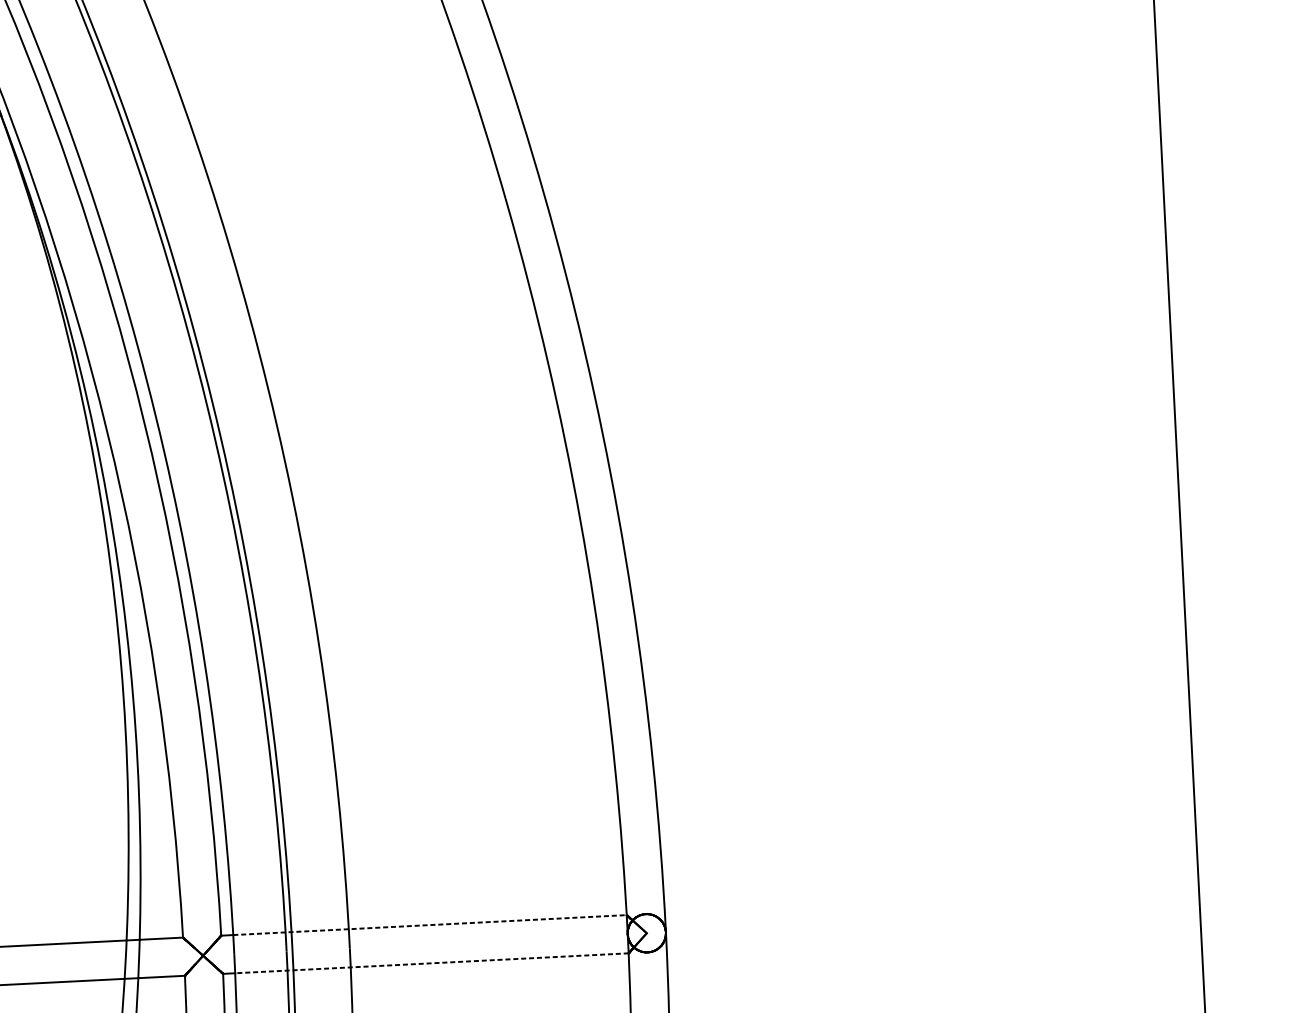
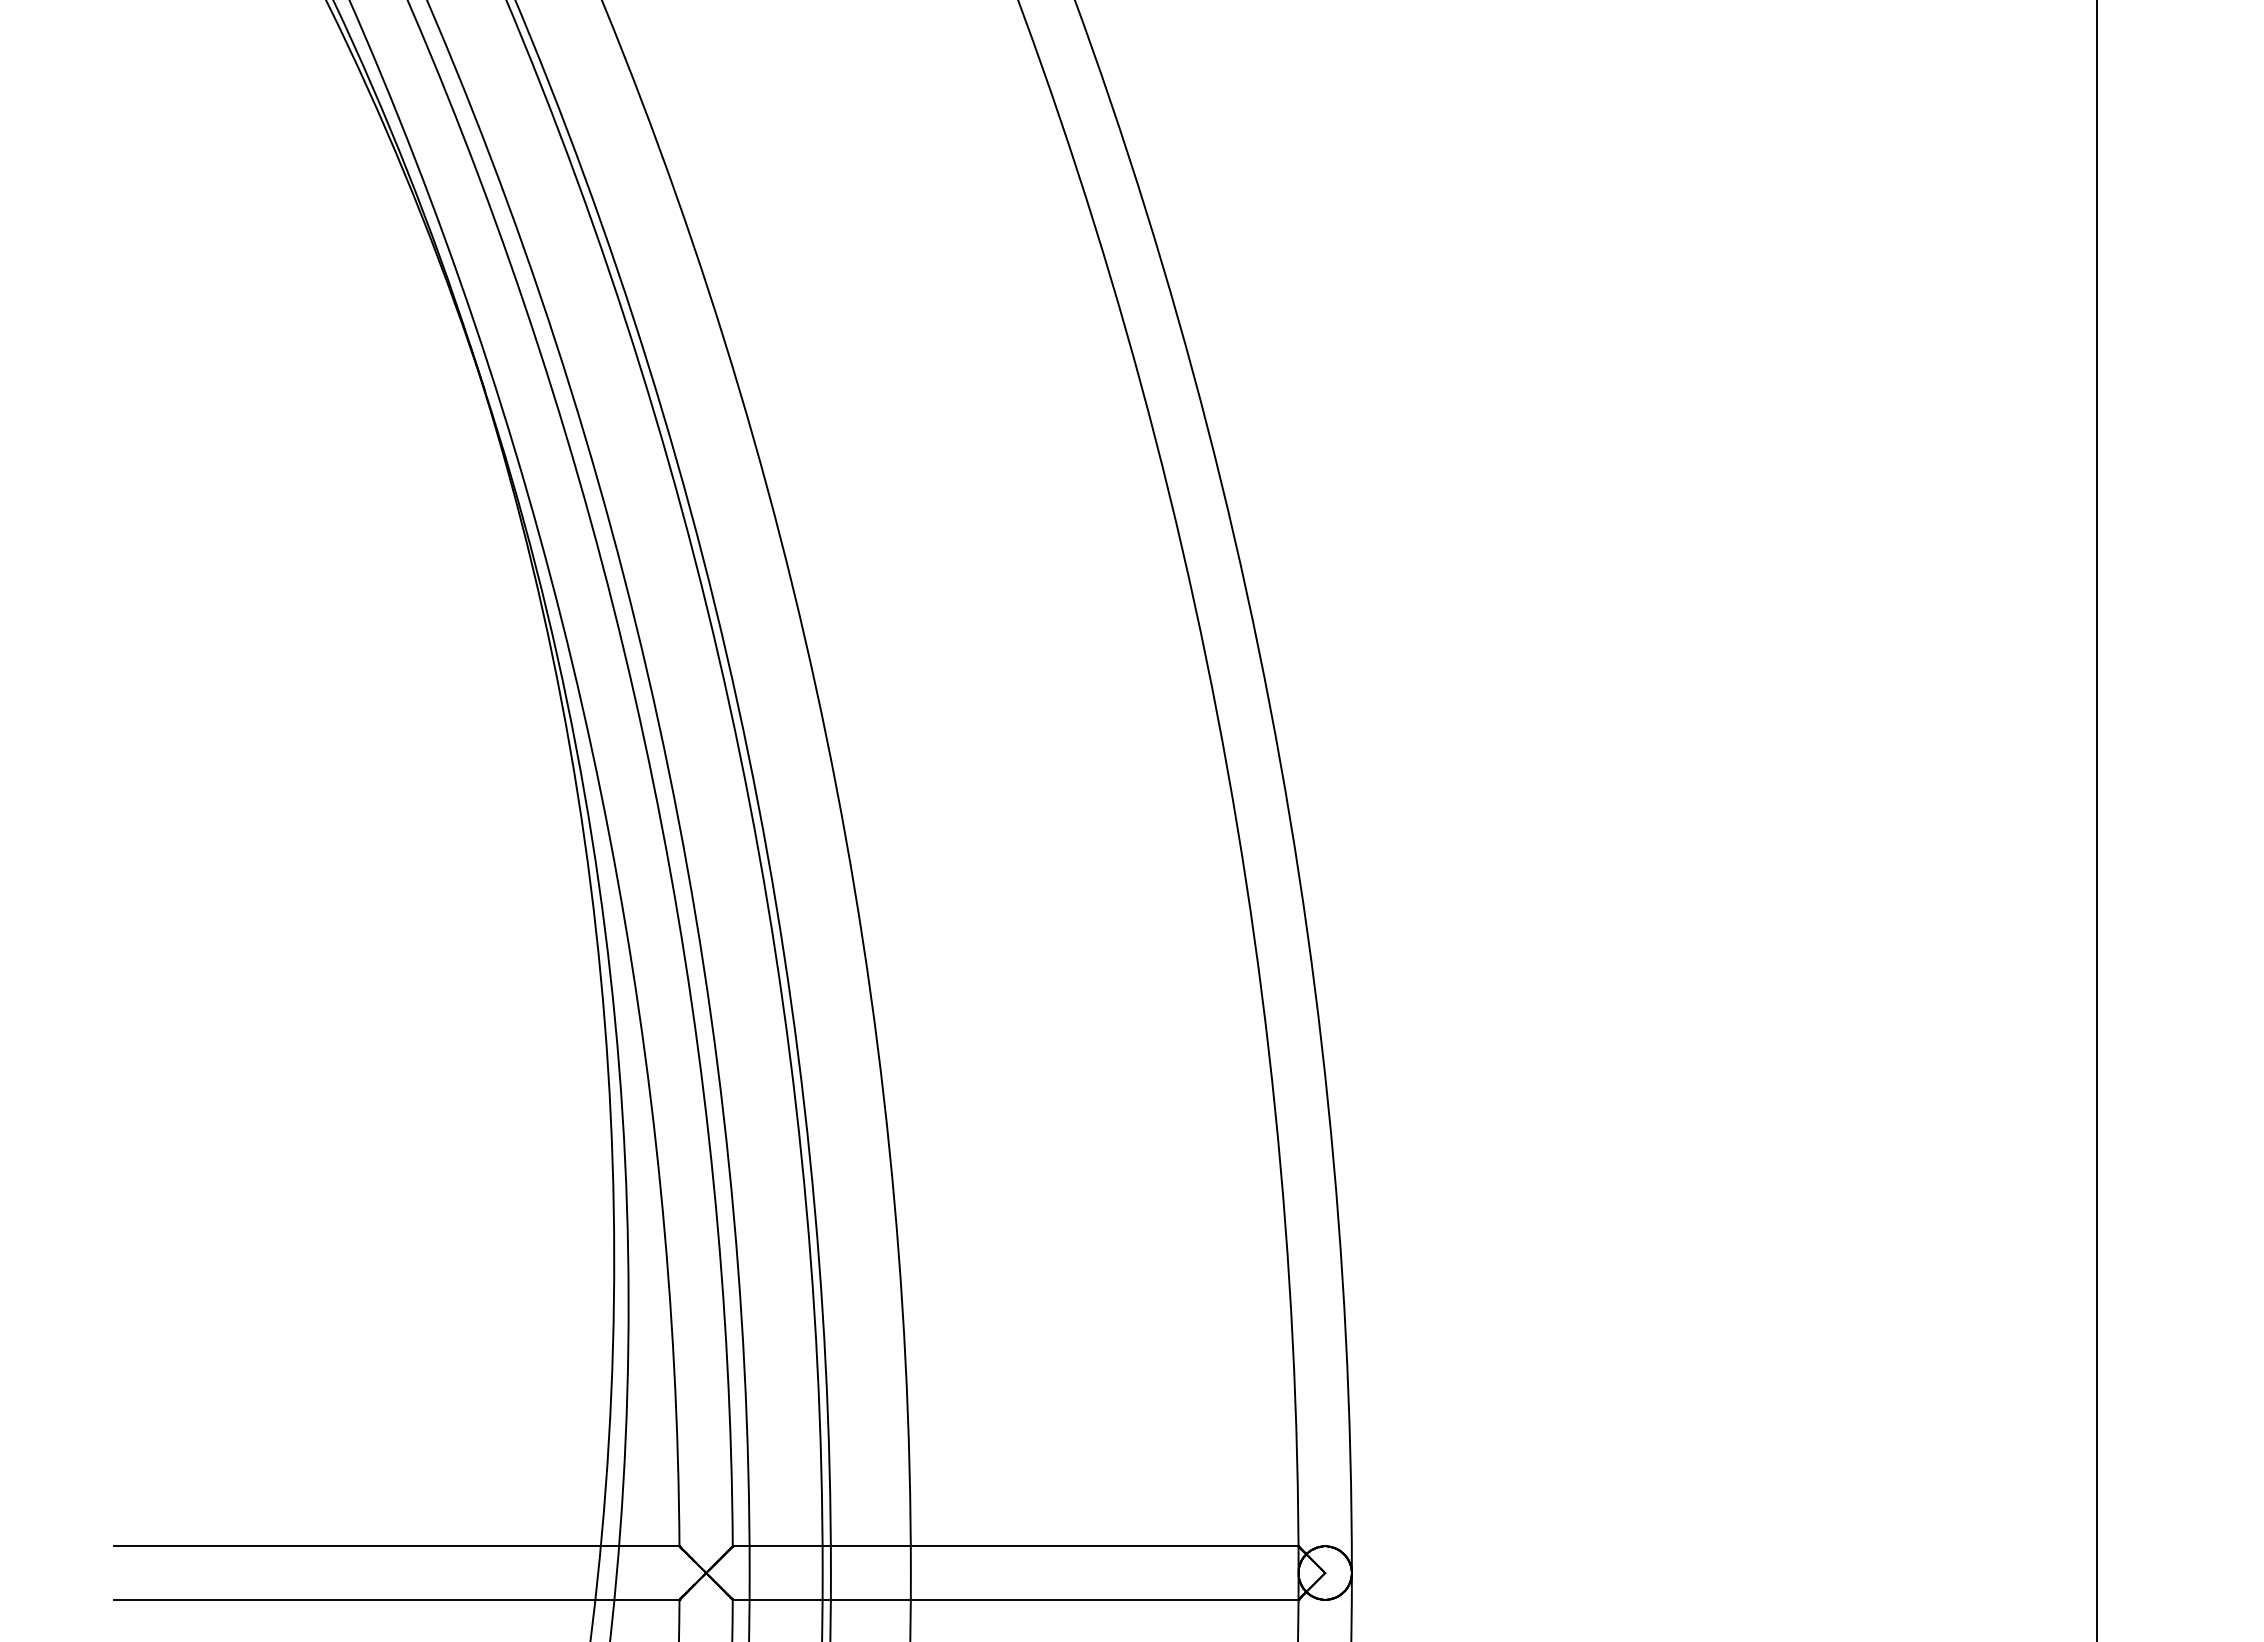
line: (430, 925) -> (1024, 1546), dashed -> solid
line: (431, 963) -> (1023, 1599), dashed -> solid

